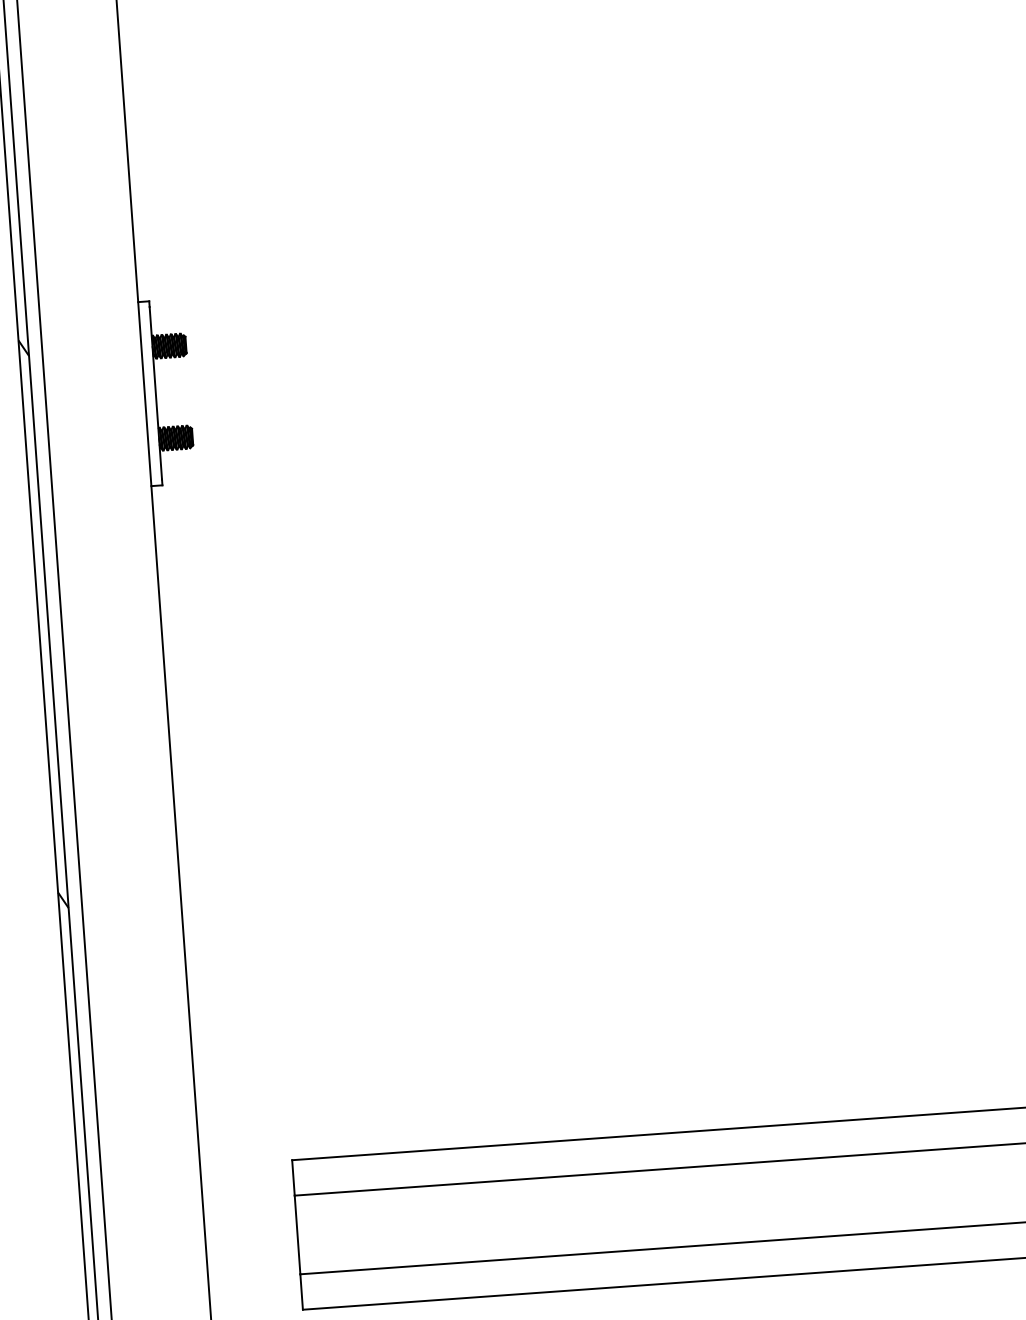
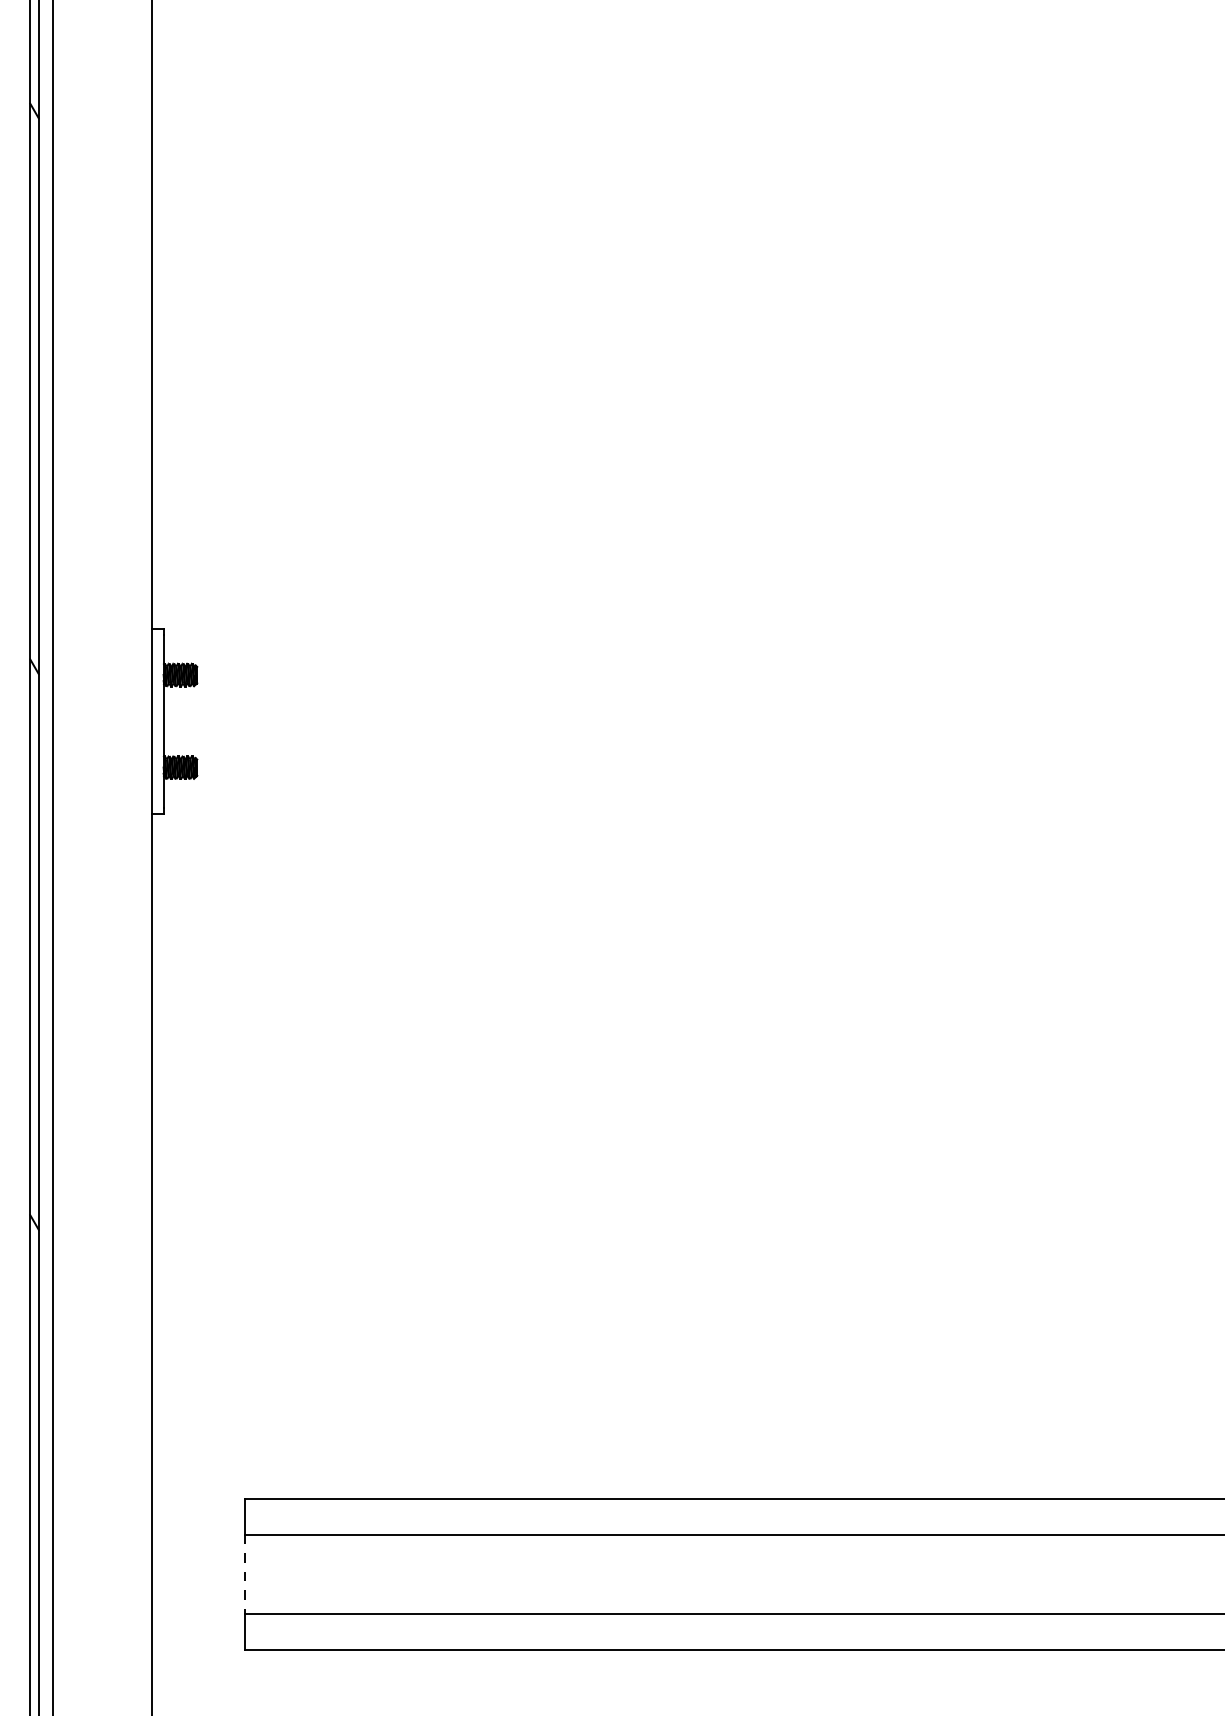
line: (298, 1234) -> (245, 1574), solid -> dashed

